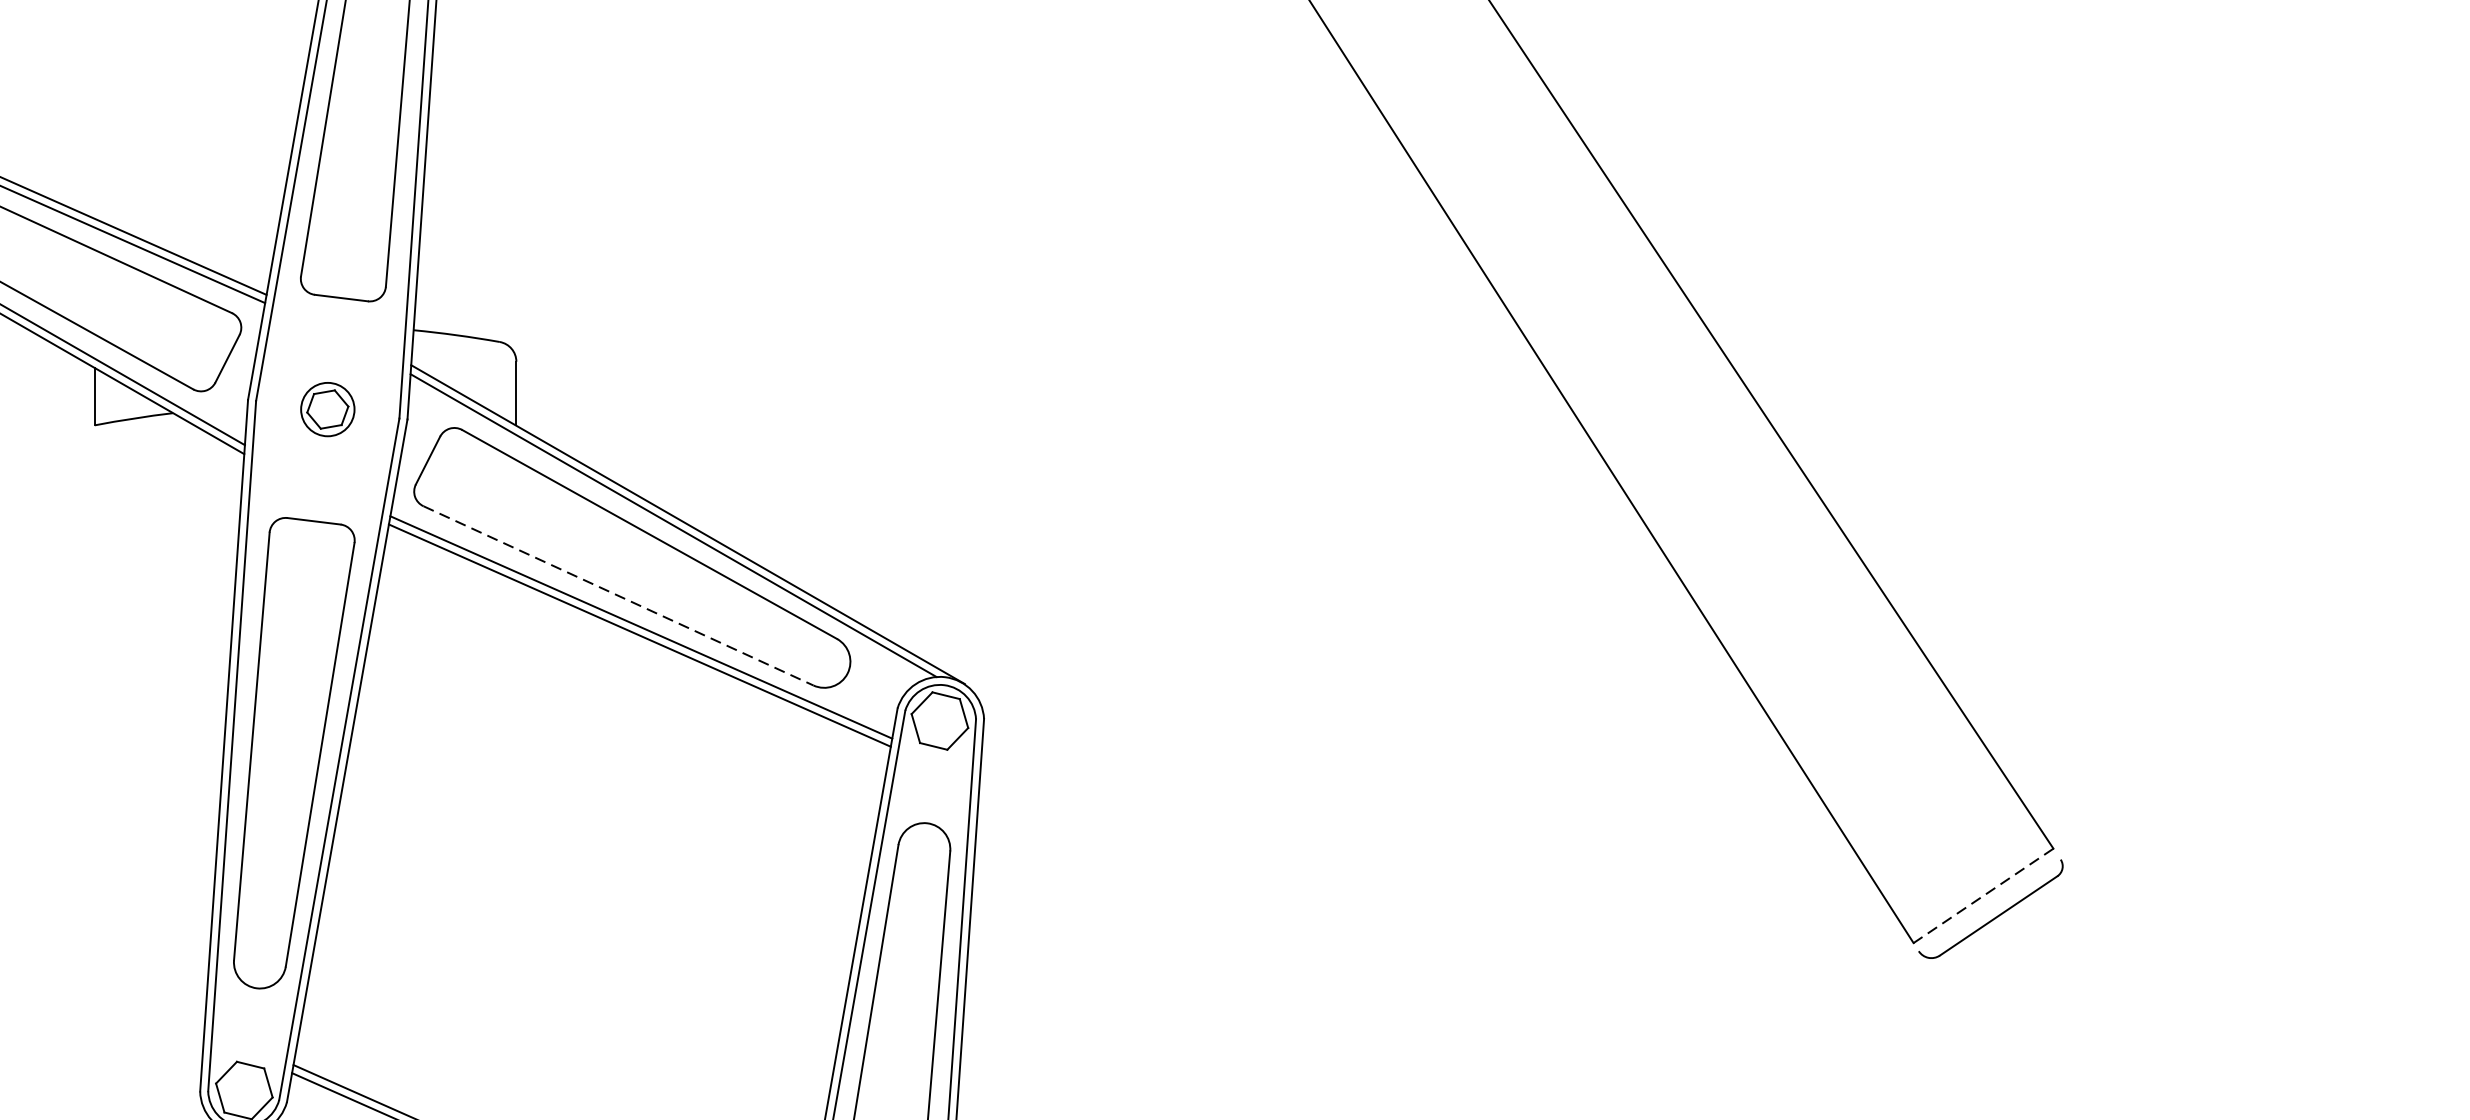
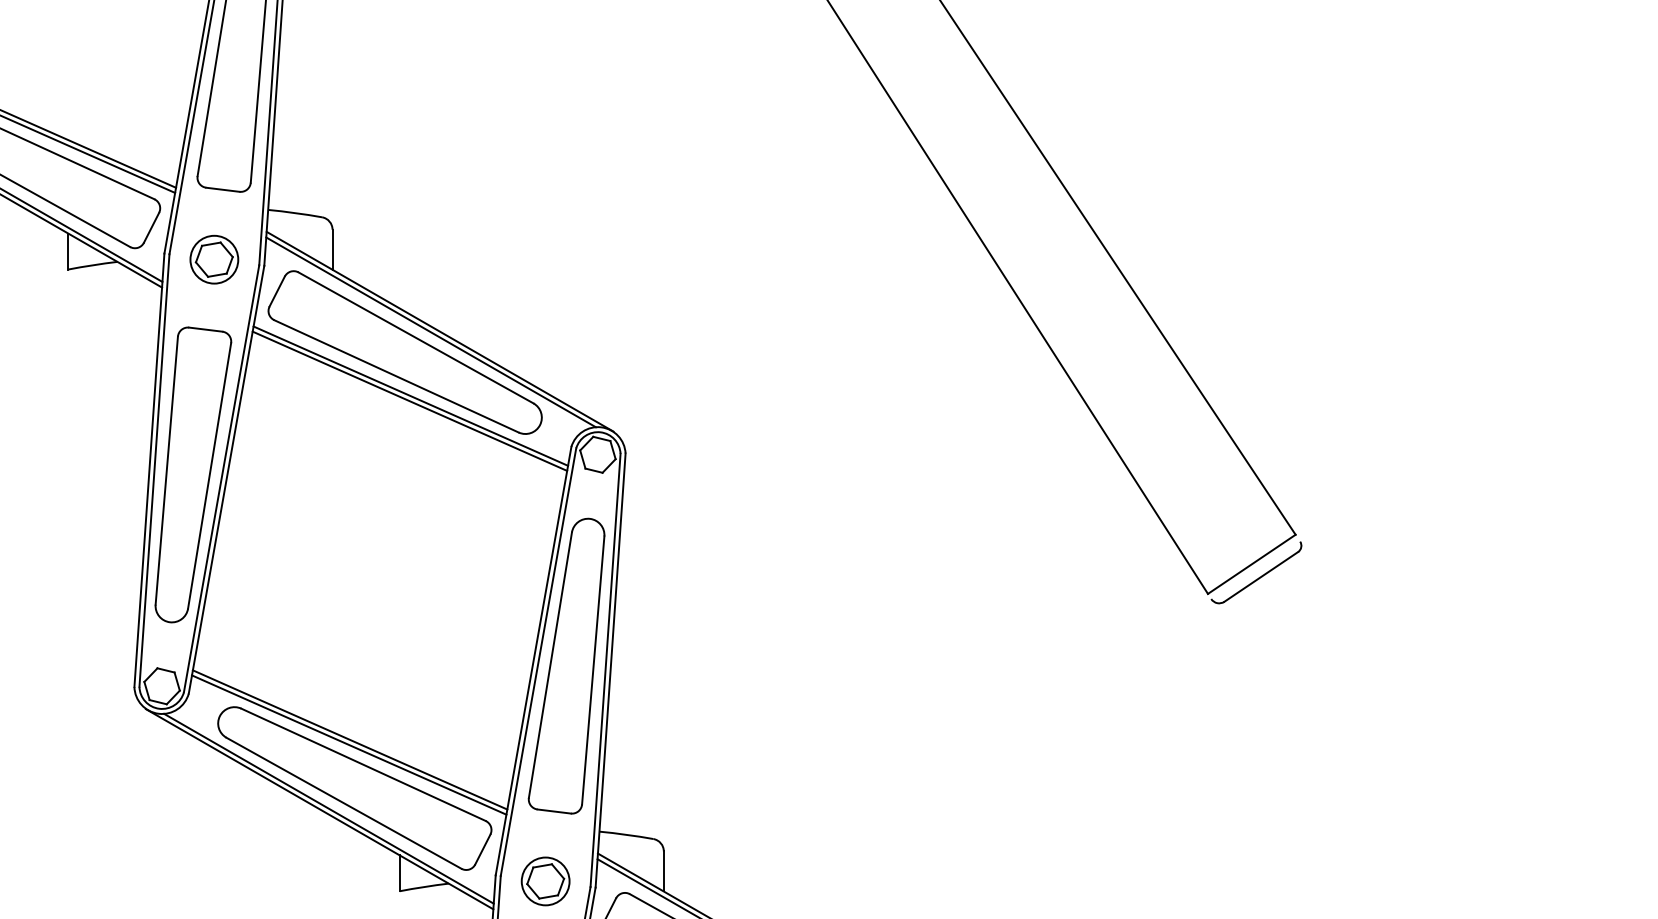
part: (327, 409) -> (214, 259), size x1.43
line: (618, 596) -> (396, 376), dashed -> solid
line: (1983, 896) -> (1251, 564), dashed -> solid

